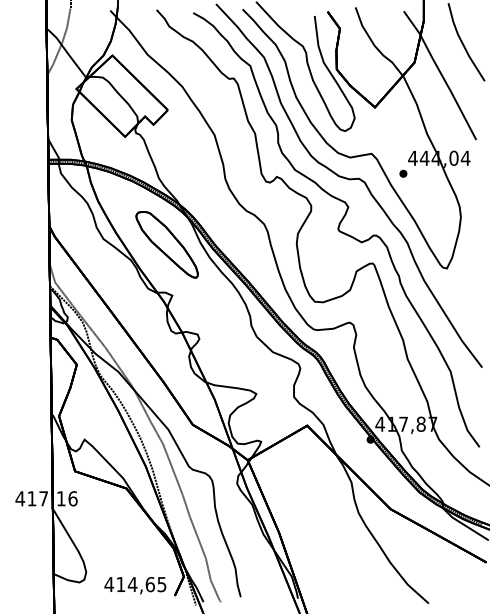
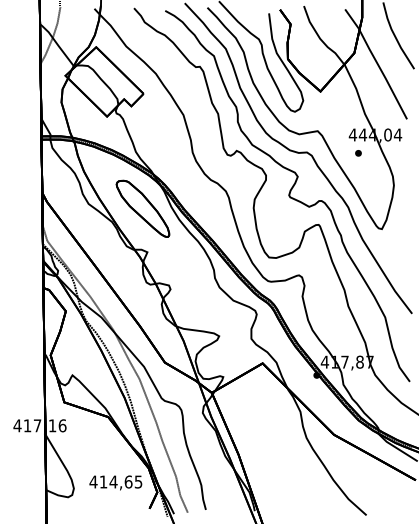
part: (403, 173) -> (358, 153), moved
text: (135, 585) -> (115, 482), moved

